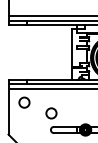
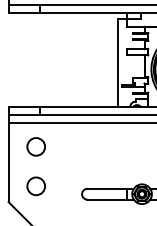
circle: (51, 113) -> (36, 186), moved

